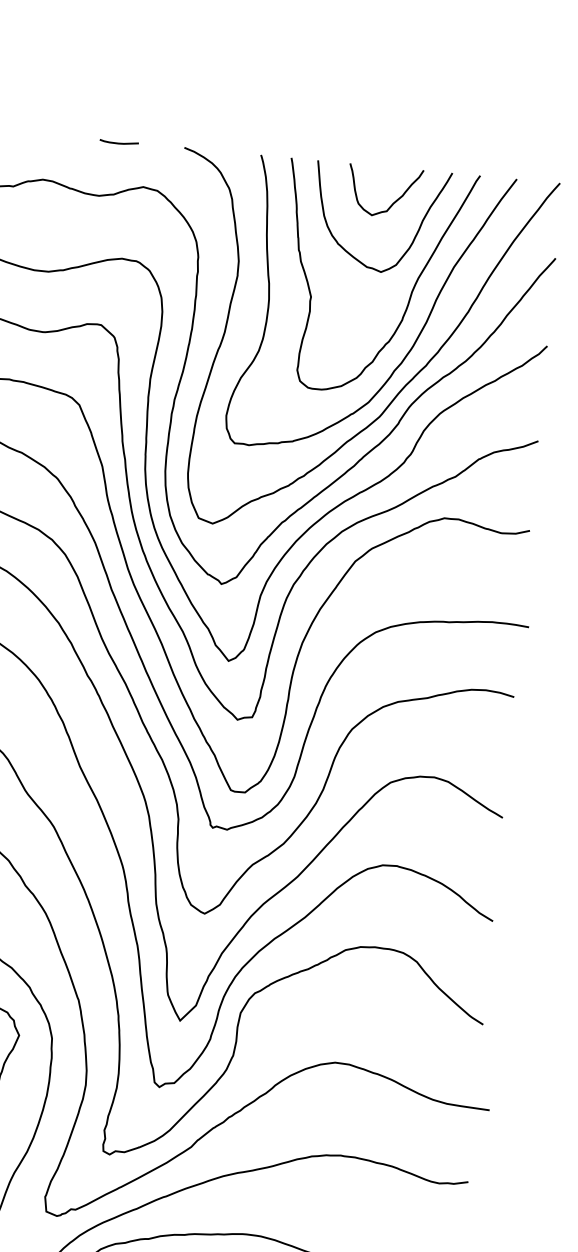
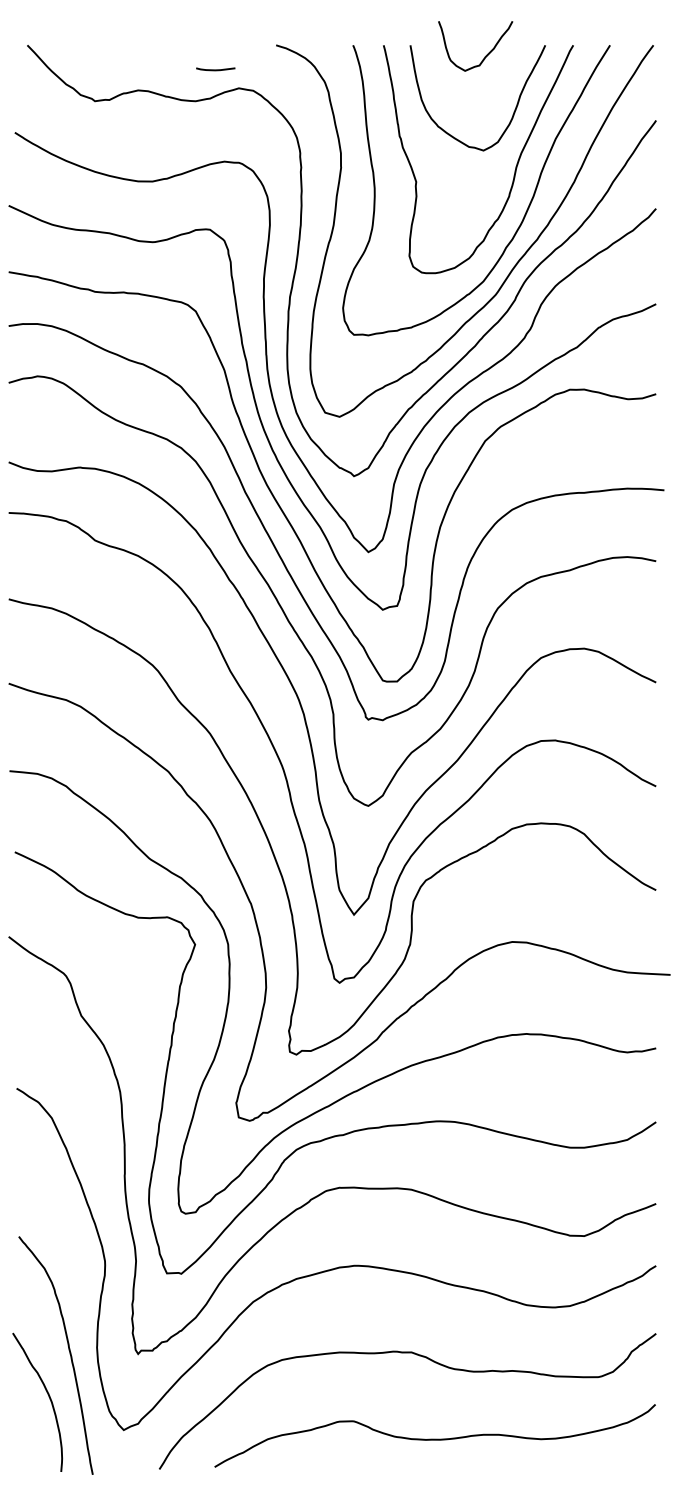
curve: (118, 142) -> (215, 69), moved
curve: (393, 201) -> (485, 55), moved

